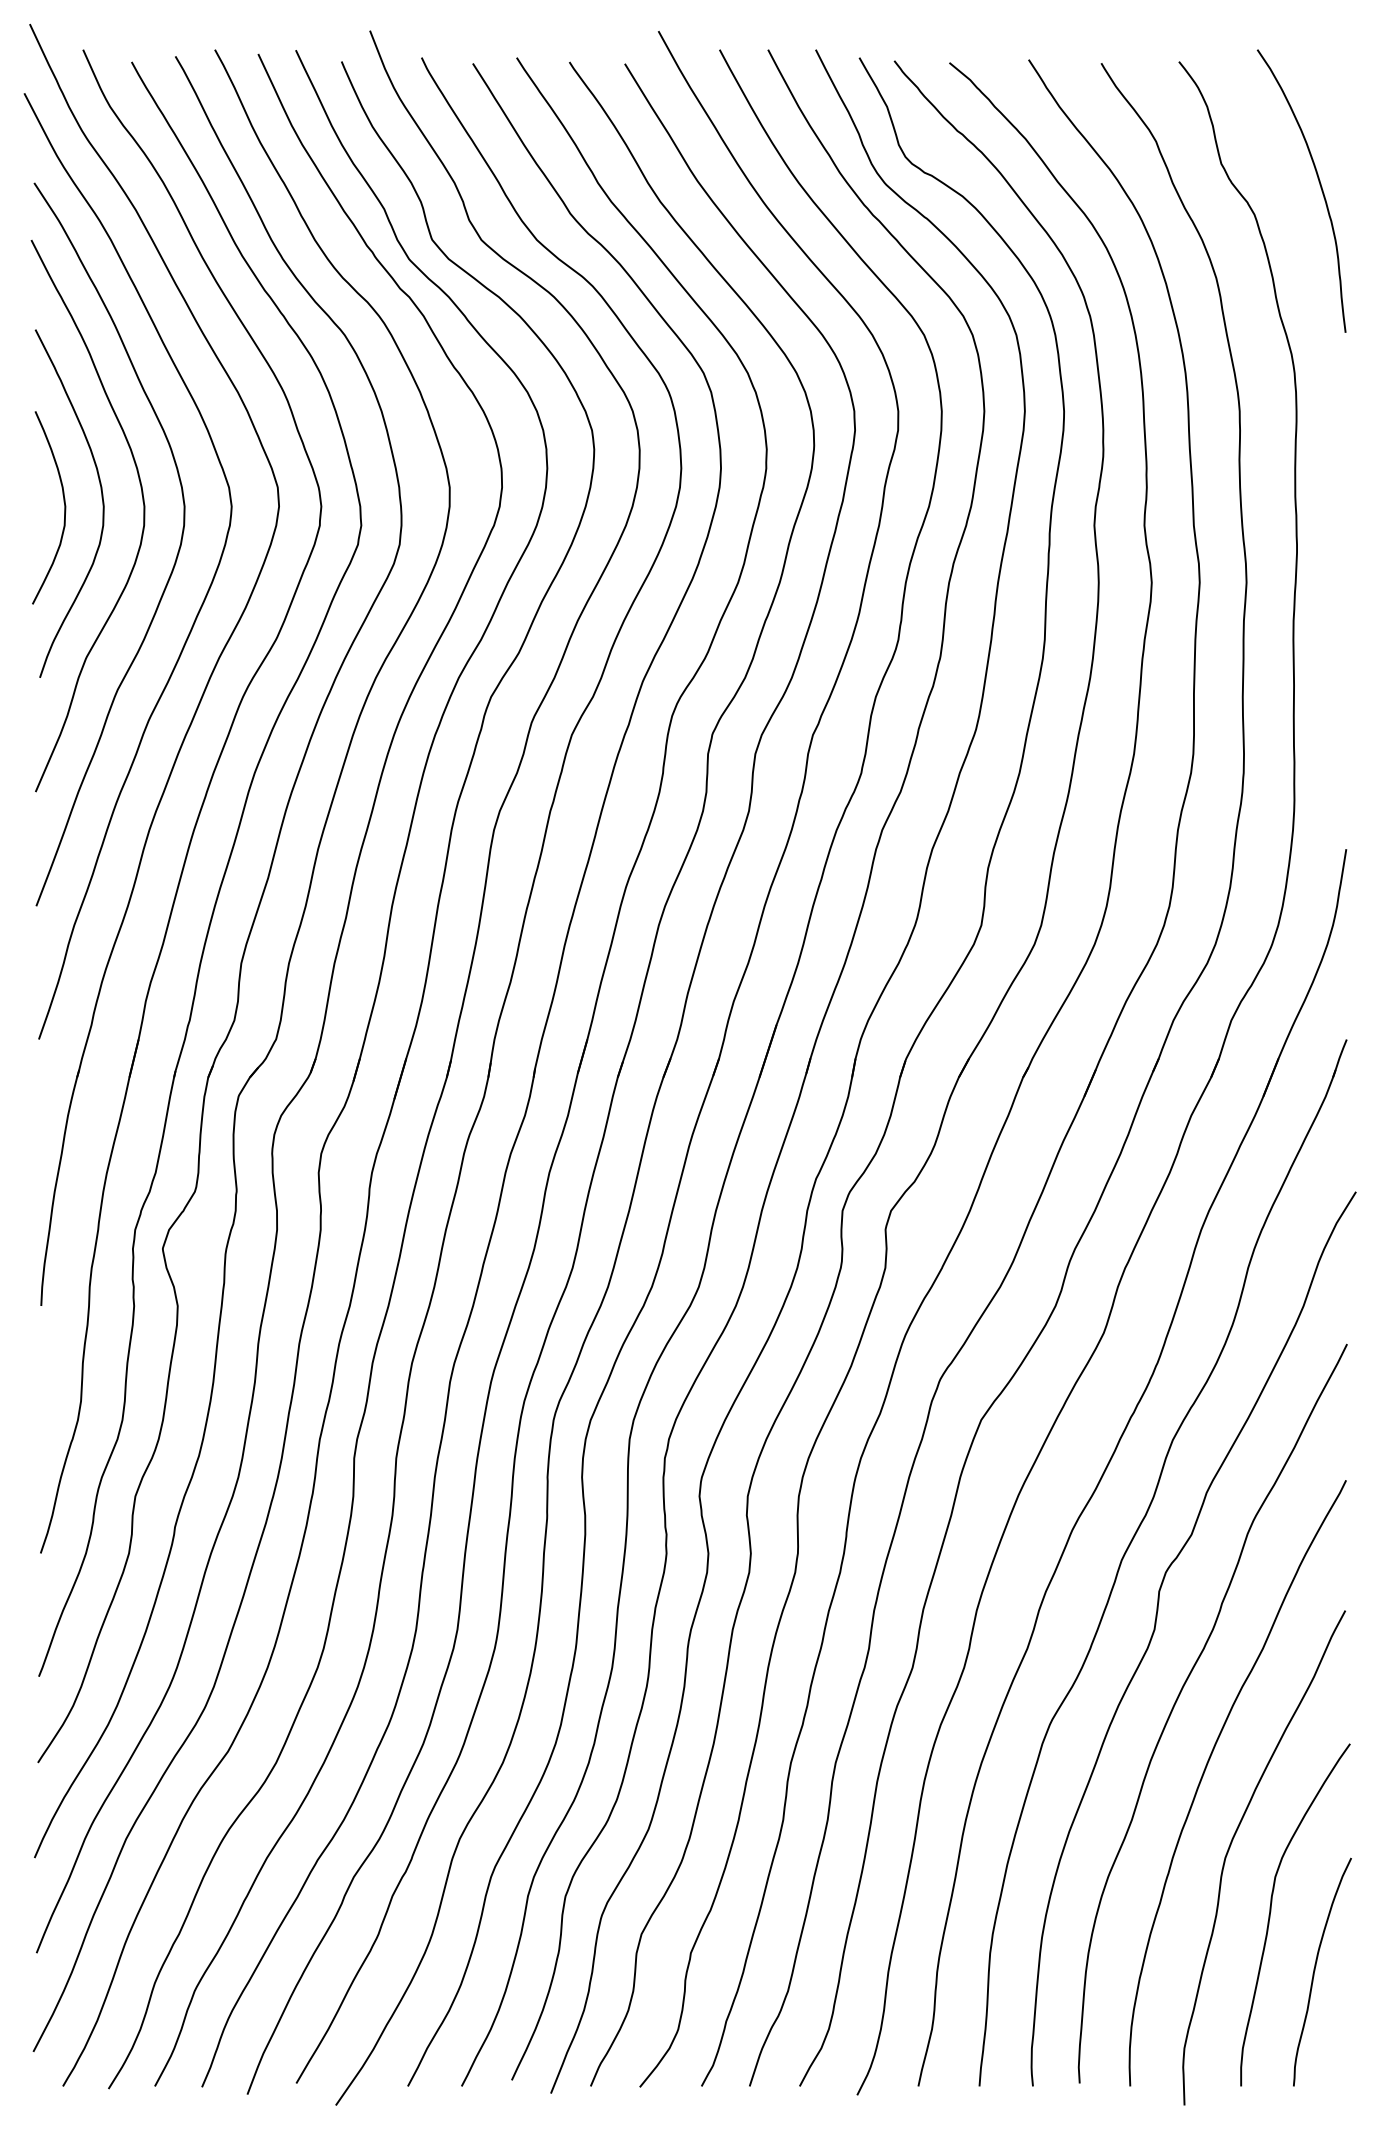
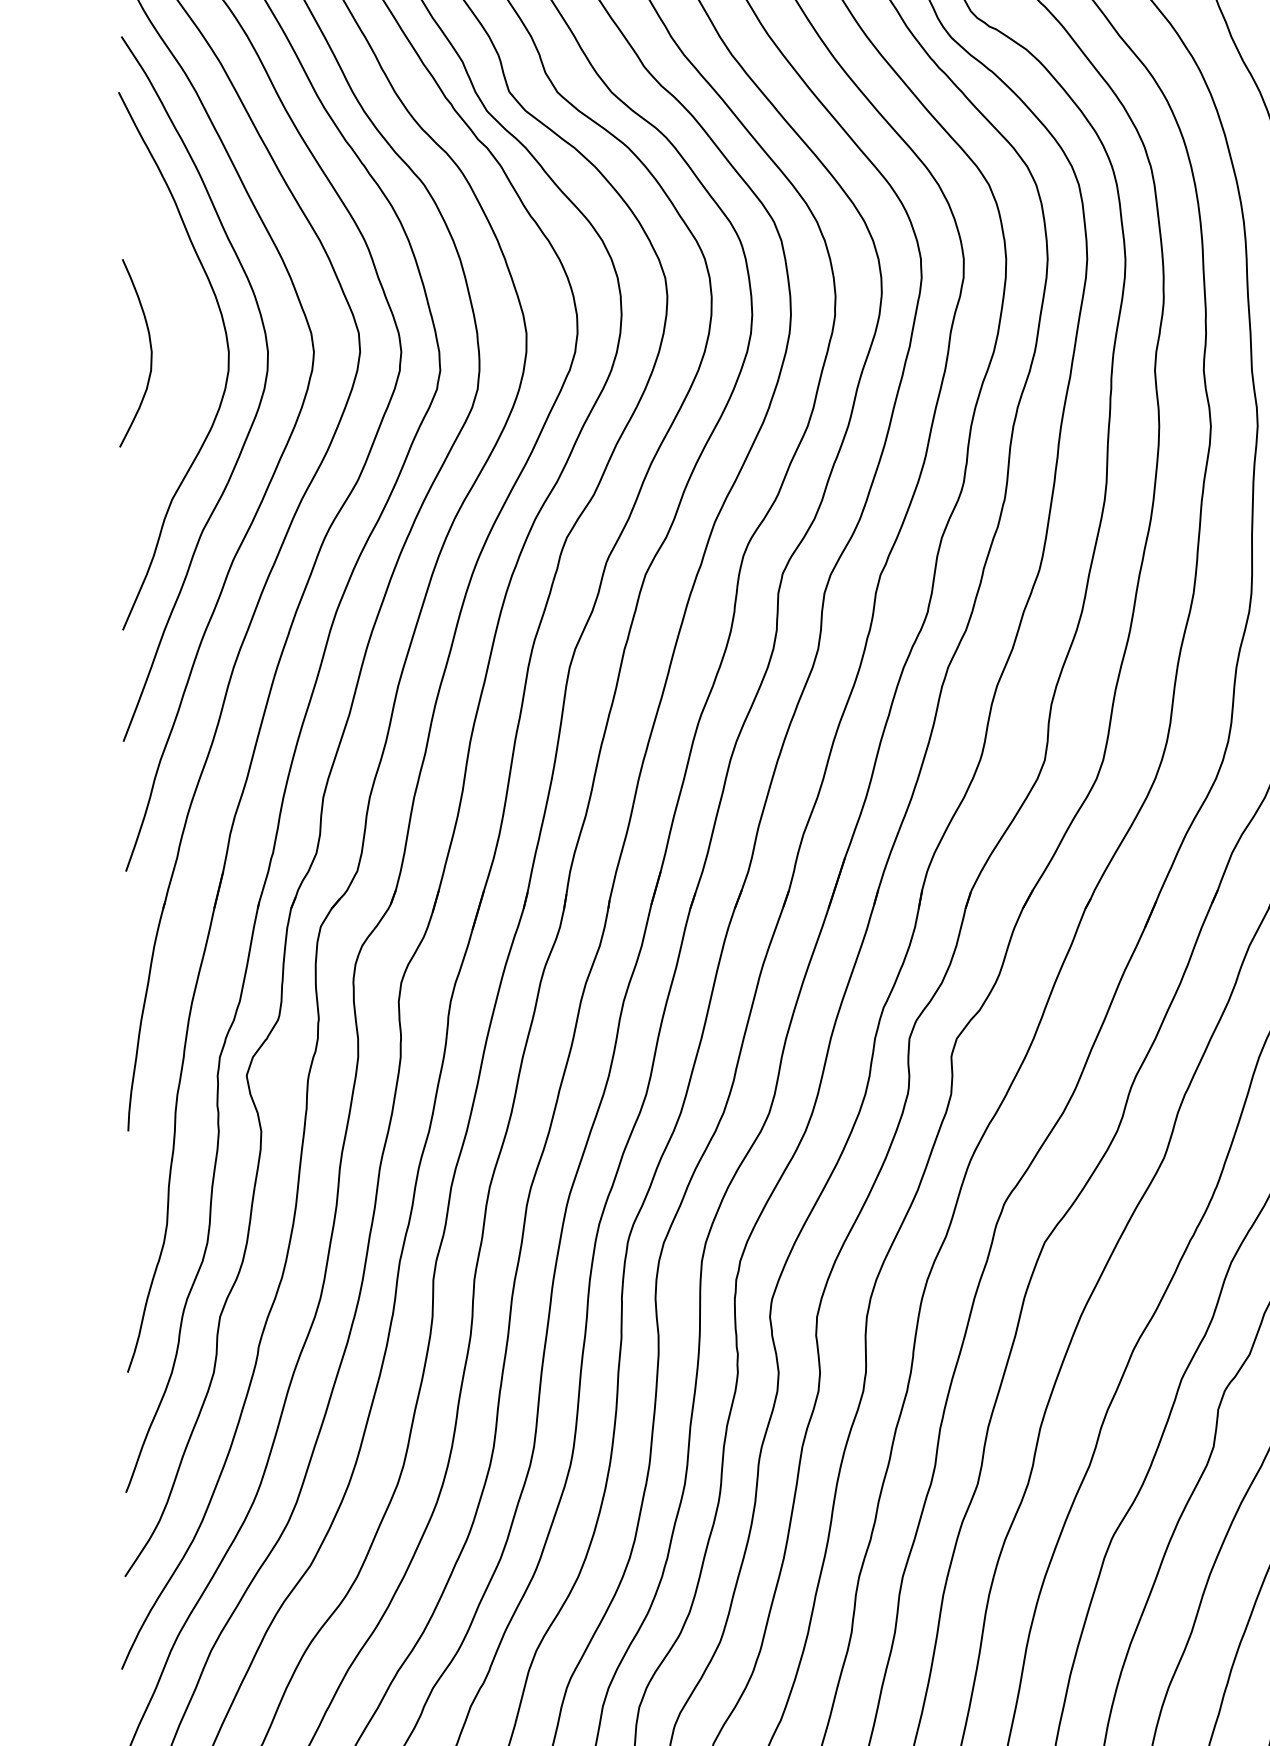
curve: (101, 498) -> (187, 344), removed

